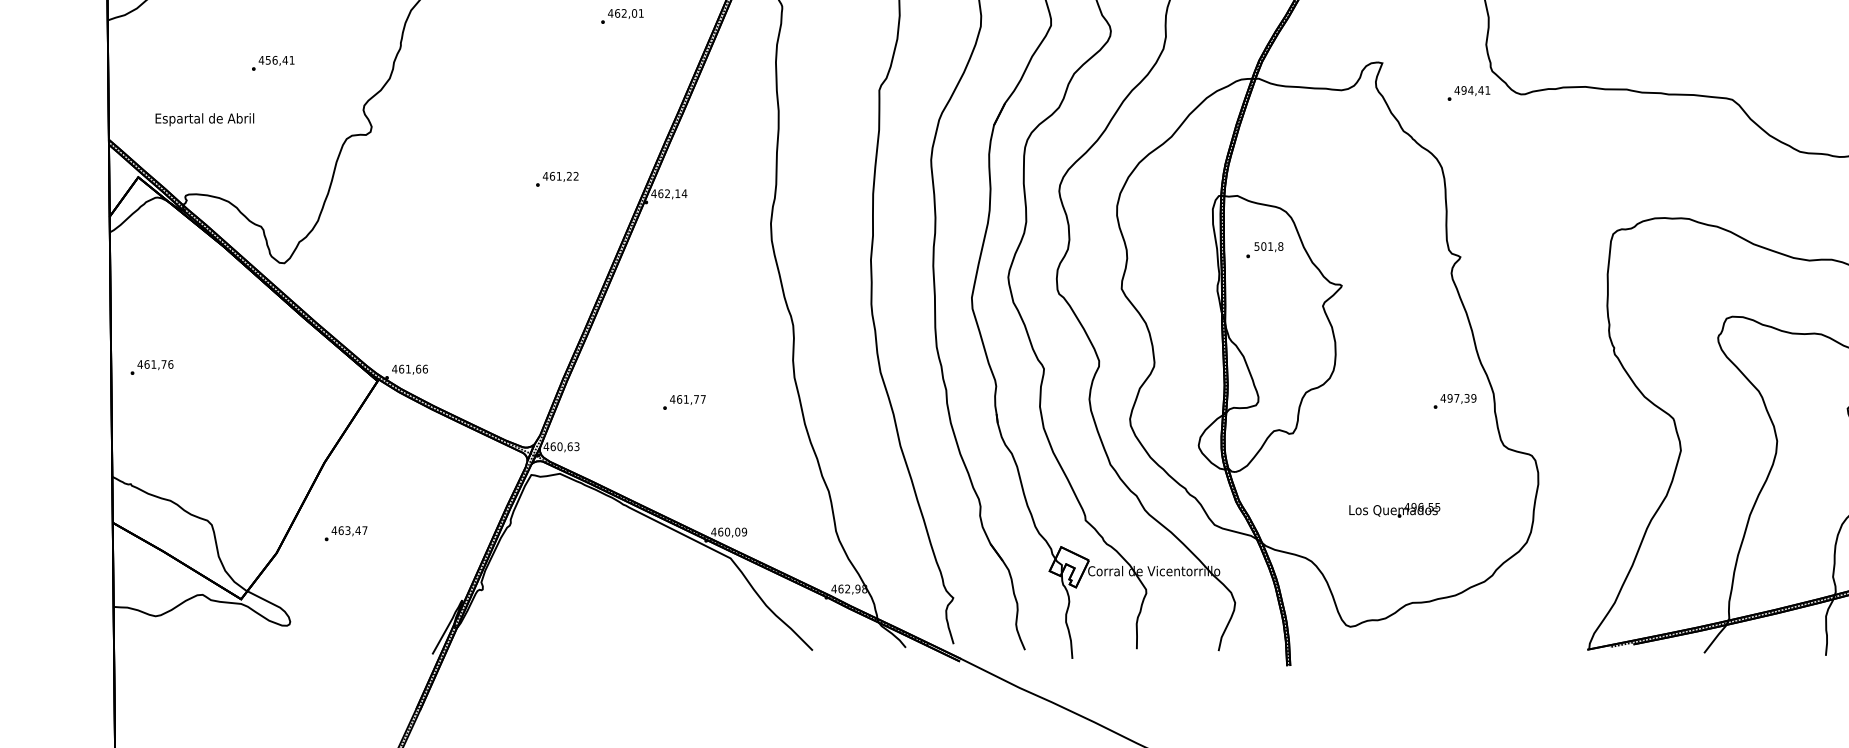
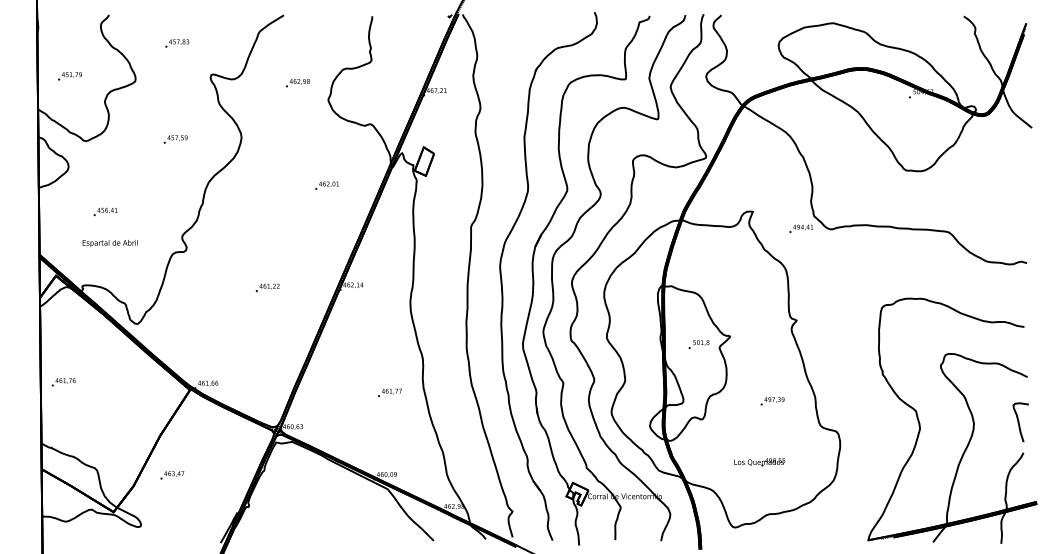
text: (273, 62) -> (105, 211), moved
text: (203, 119) -> (109, 243), moved
text: (556, 178) -> (267, 287), moved
text: (1263, 249) -> (698, 344), moved
text: (683, 401) -> (389, 392), moved
text: (1454, 401) -> (772, 401), moved

